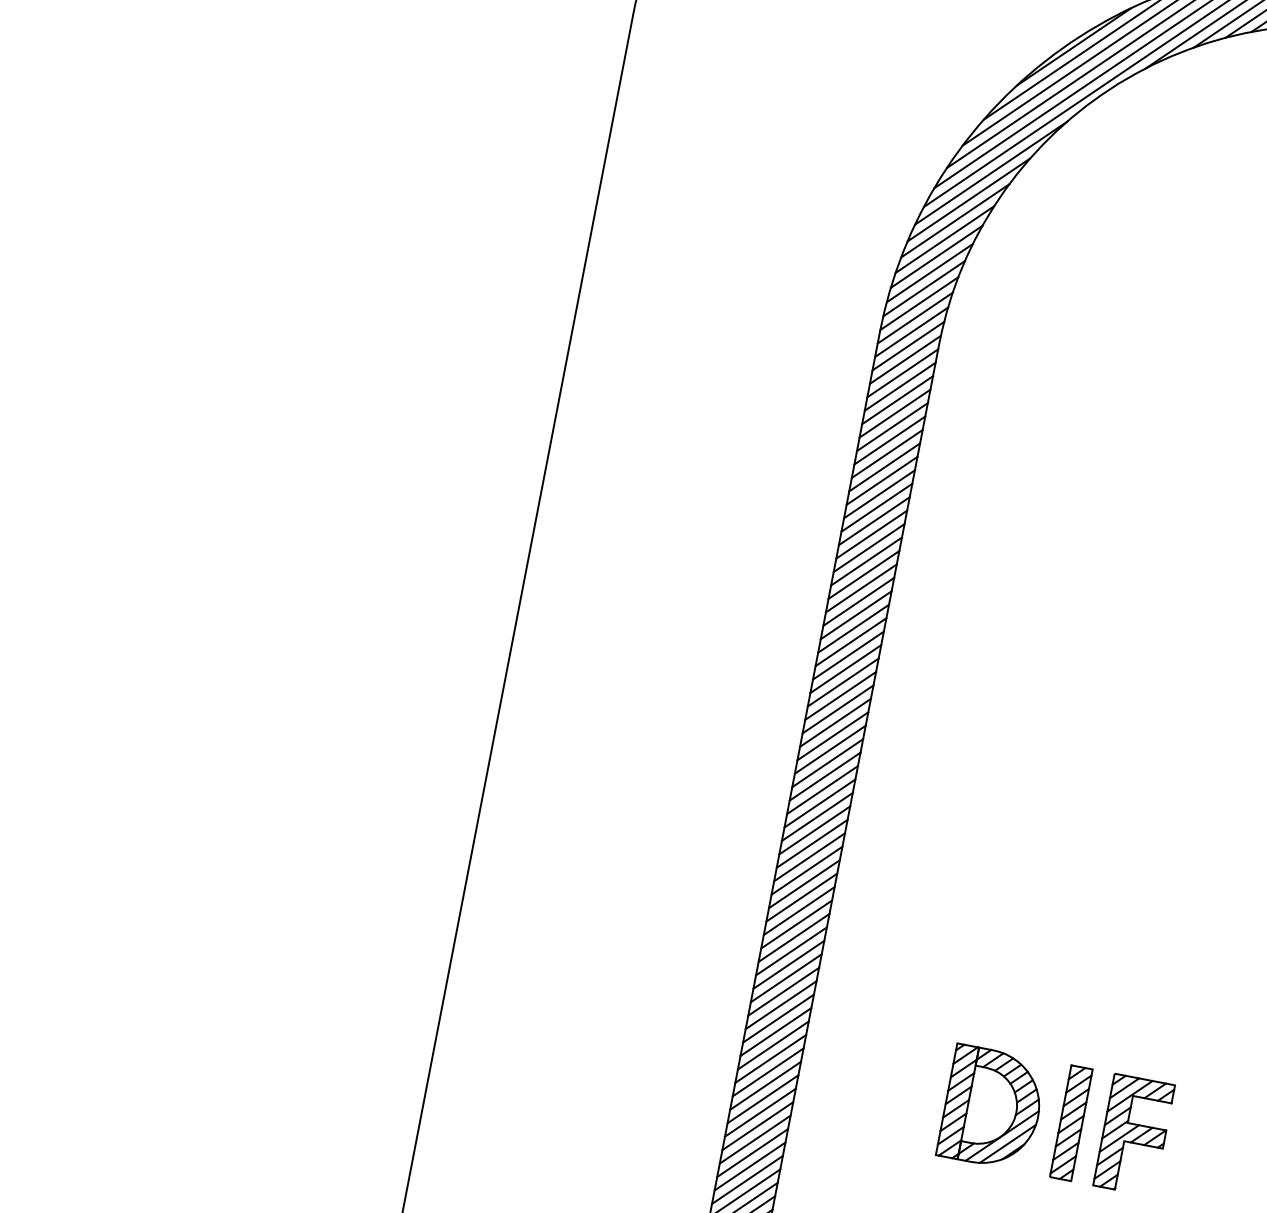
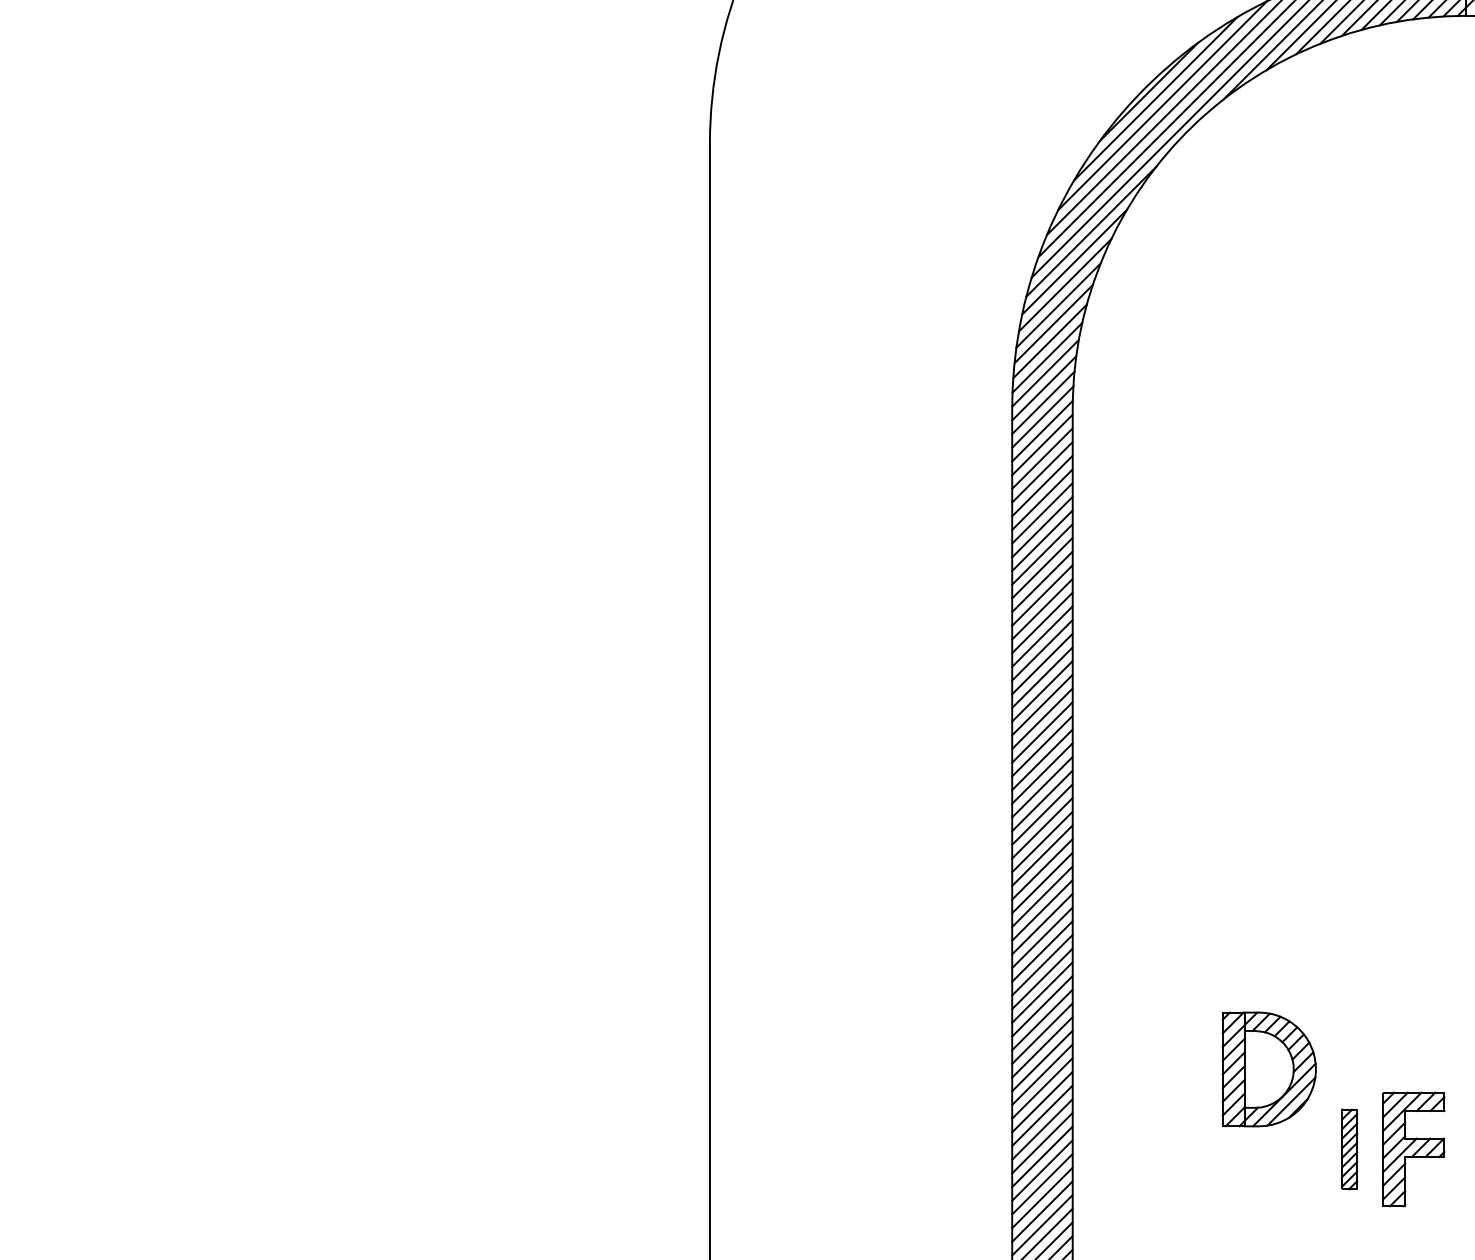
part: (991, 1107) -> (1268, 1069), moved
part: (1071, 1123) -> (1349, 1149), size x0.7

